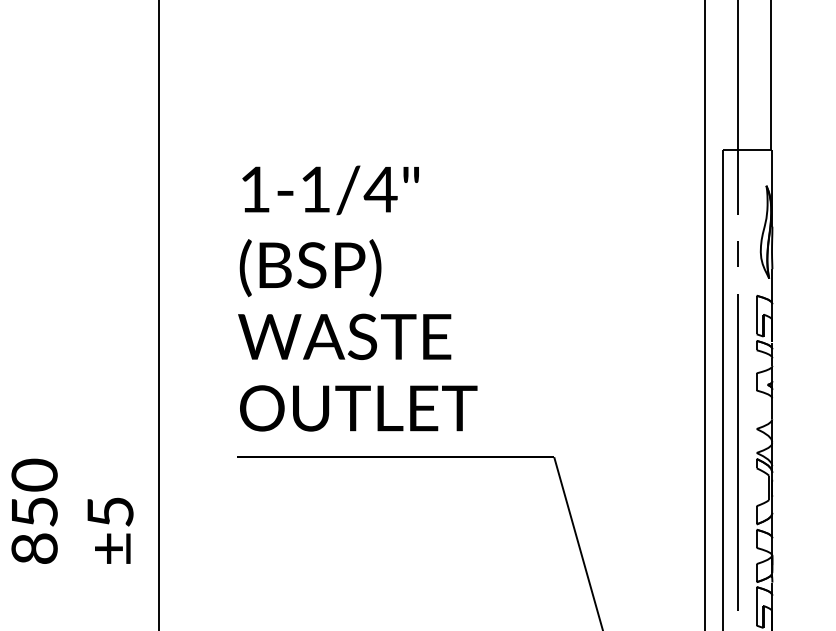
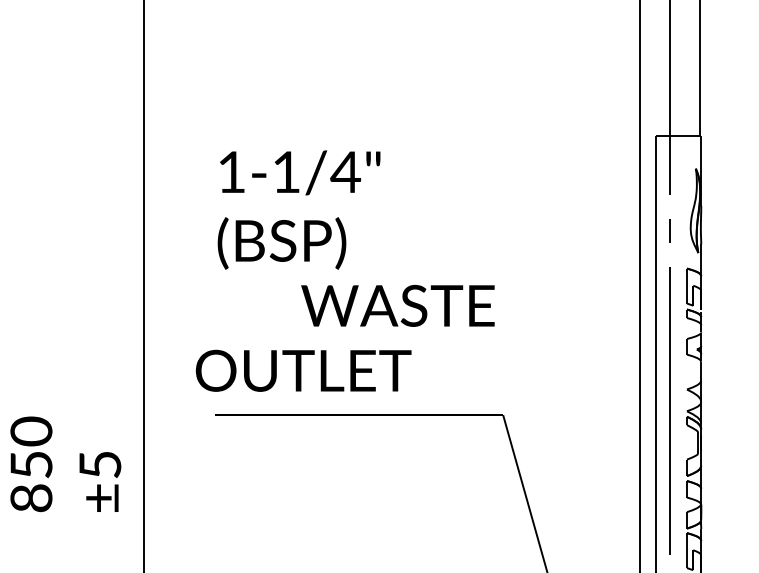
text: (344, 336) -> (397, 305), moved
text: (358, 408) -> (303, 370), moved

